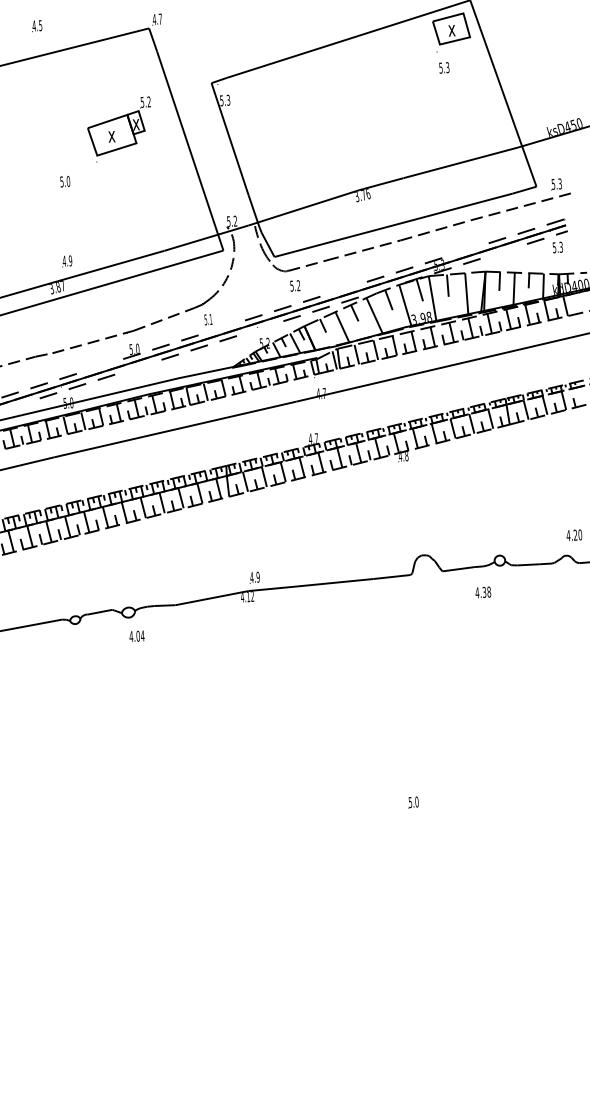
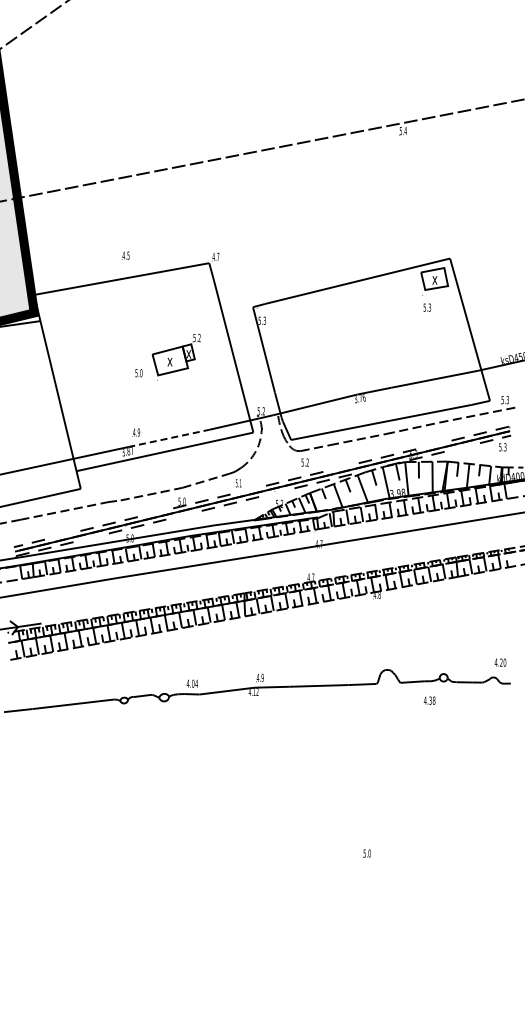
part: (118, 128) -> (175, 356), moved
line: (111, 266) -> (169, 438), solid -> dashed
text: (135, 636) -> (191, 683), moved

